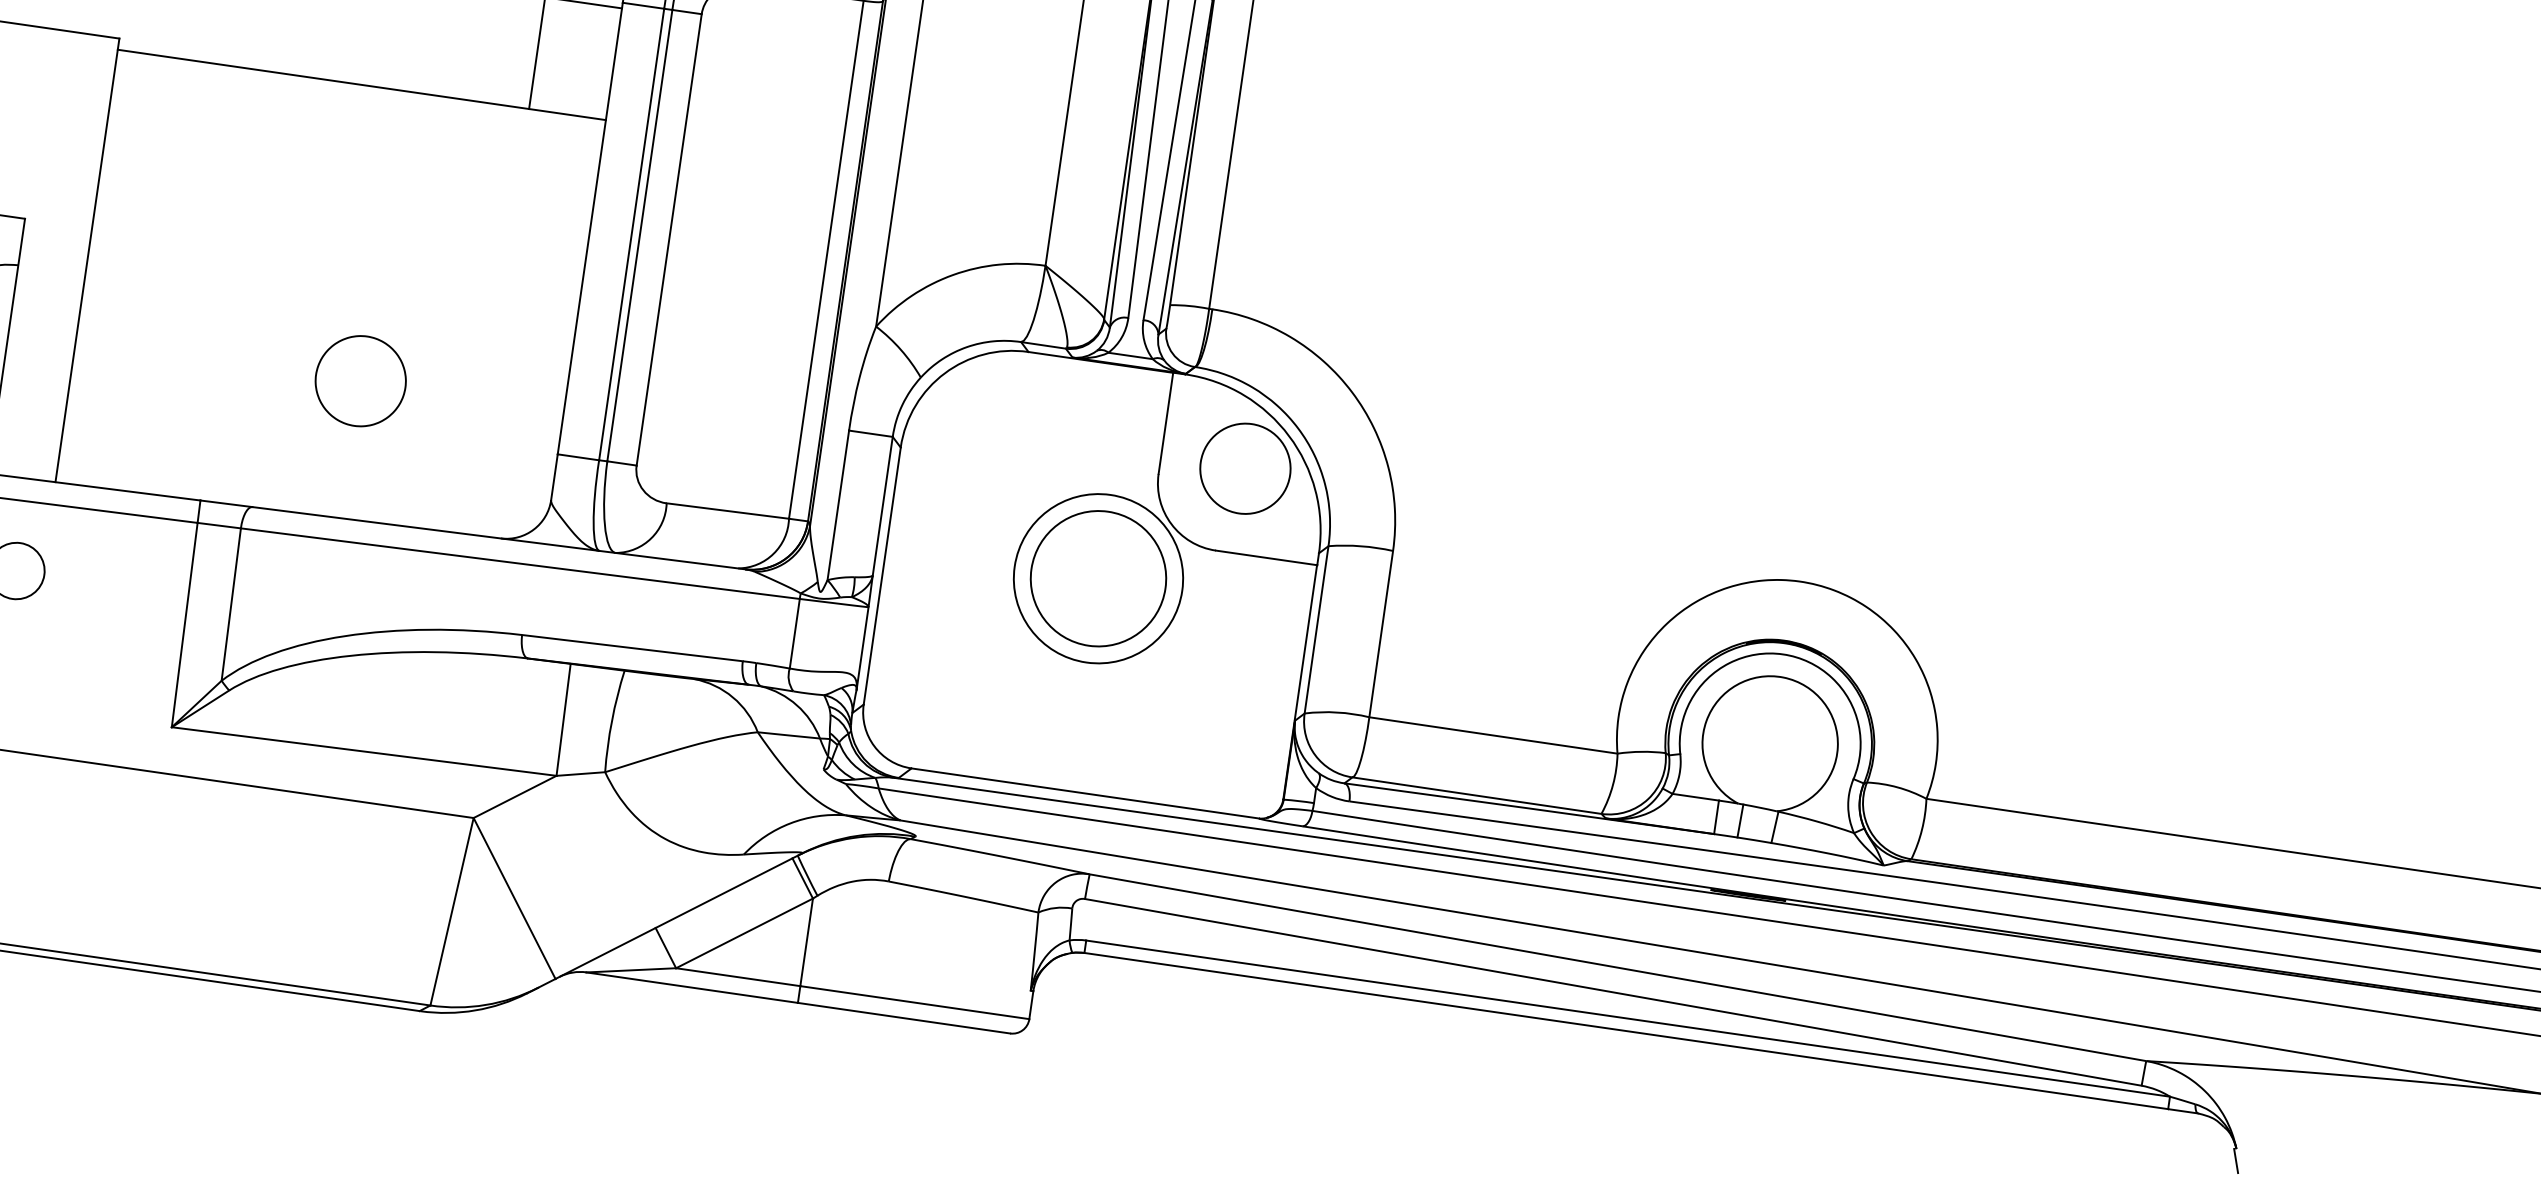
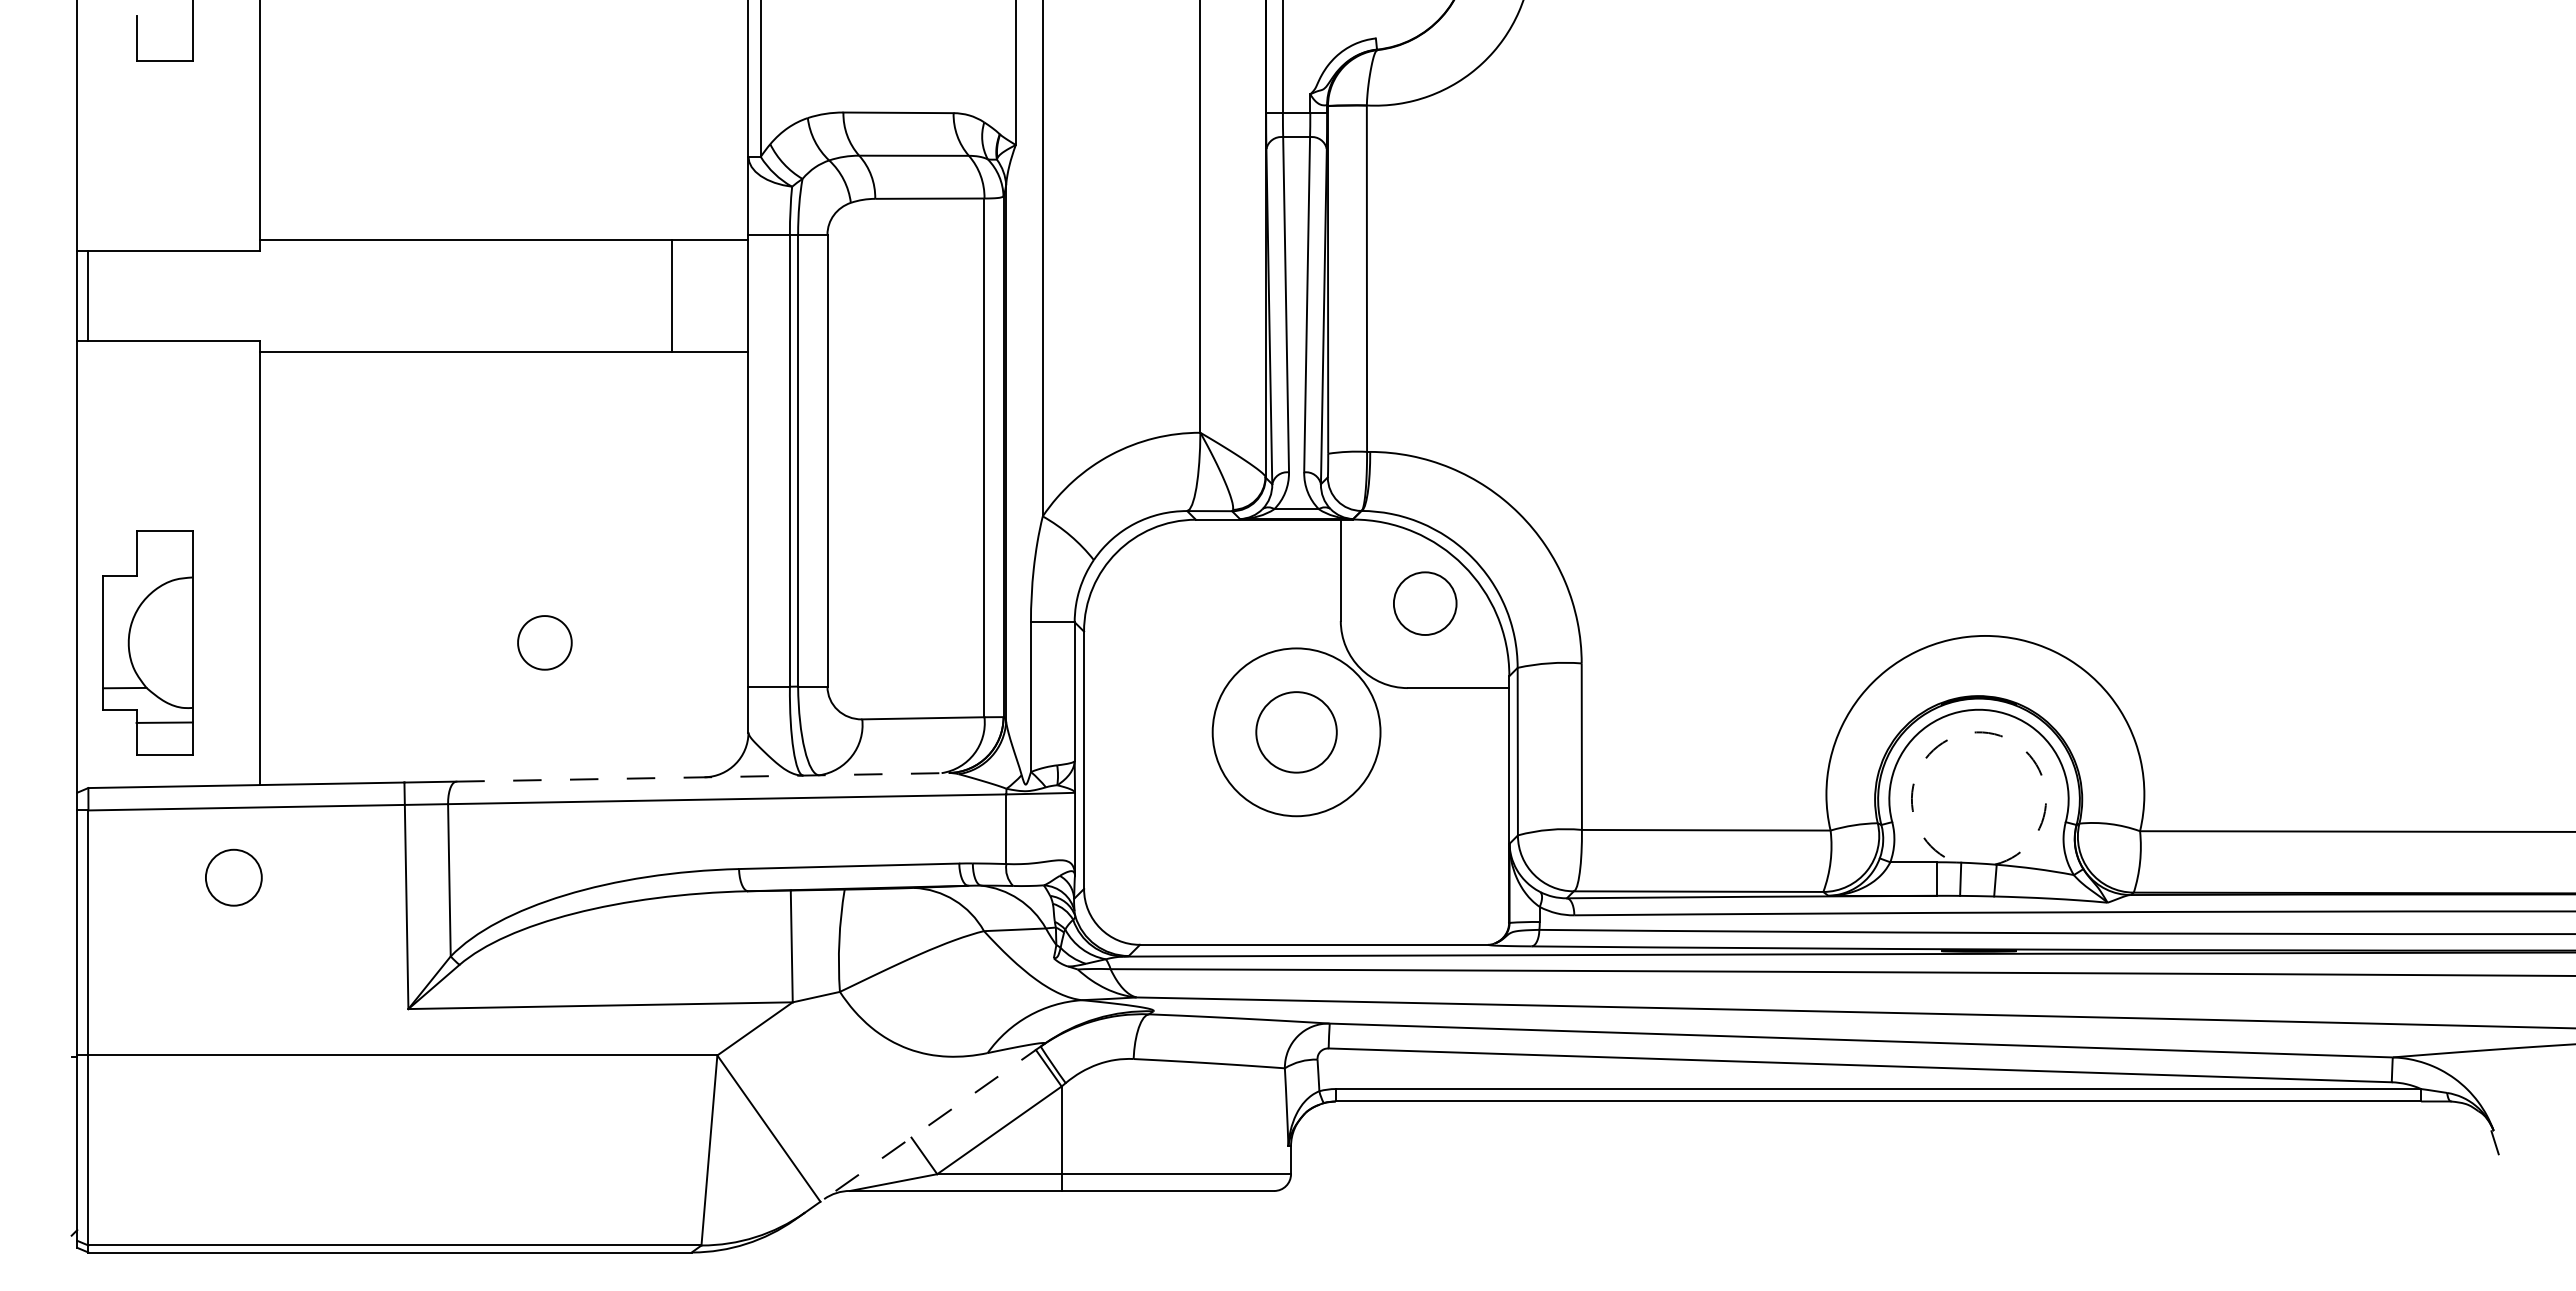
part: (360, 380) -> (544, 642), size x0.6
circle: (1244, 468) -> (1424, 603), size x0.7
line: (499, 538) -> (703, 777), solid -> dashed
circle: (1098, 578) -> (1296, 732), size x0.6
arc: (1783, 677) -> (1982, 732), solid -> dashed
line: (678, 916) -> (932, 1123), solid -> dashed

